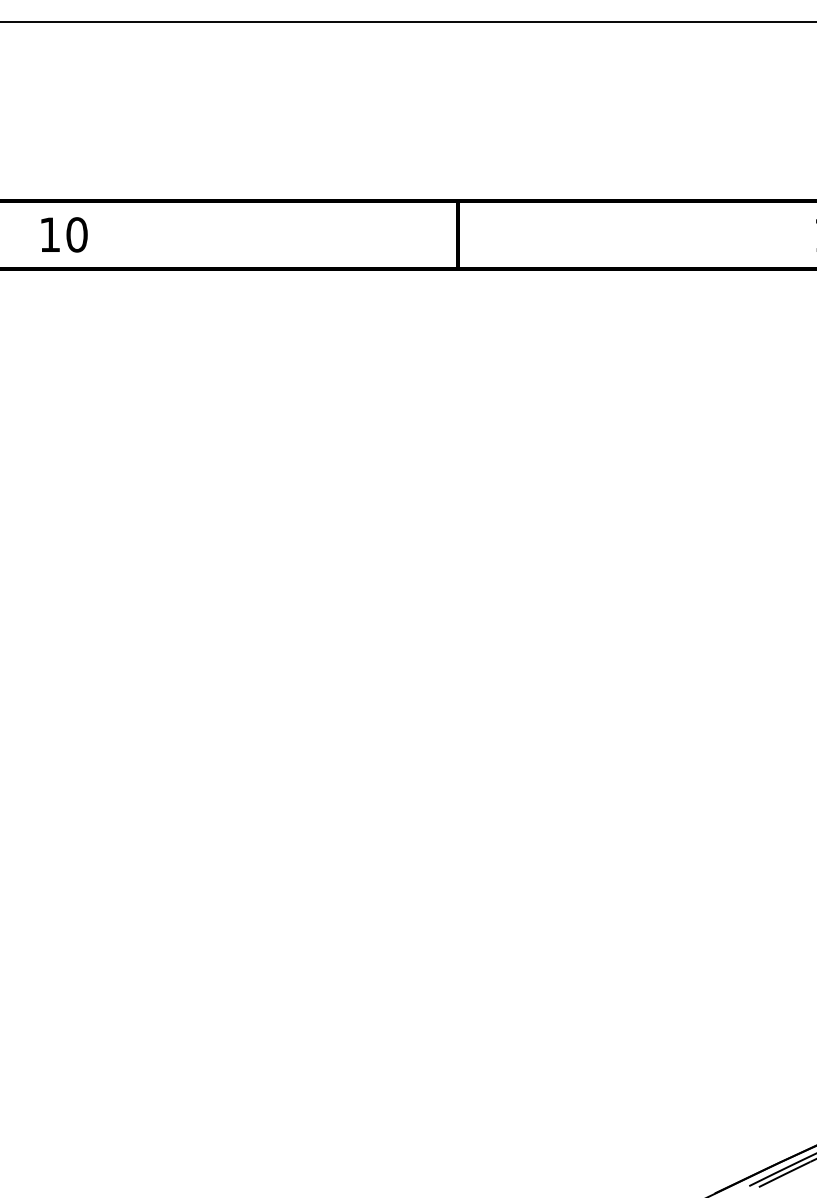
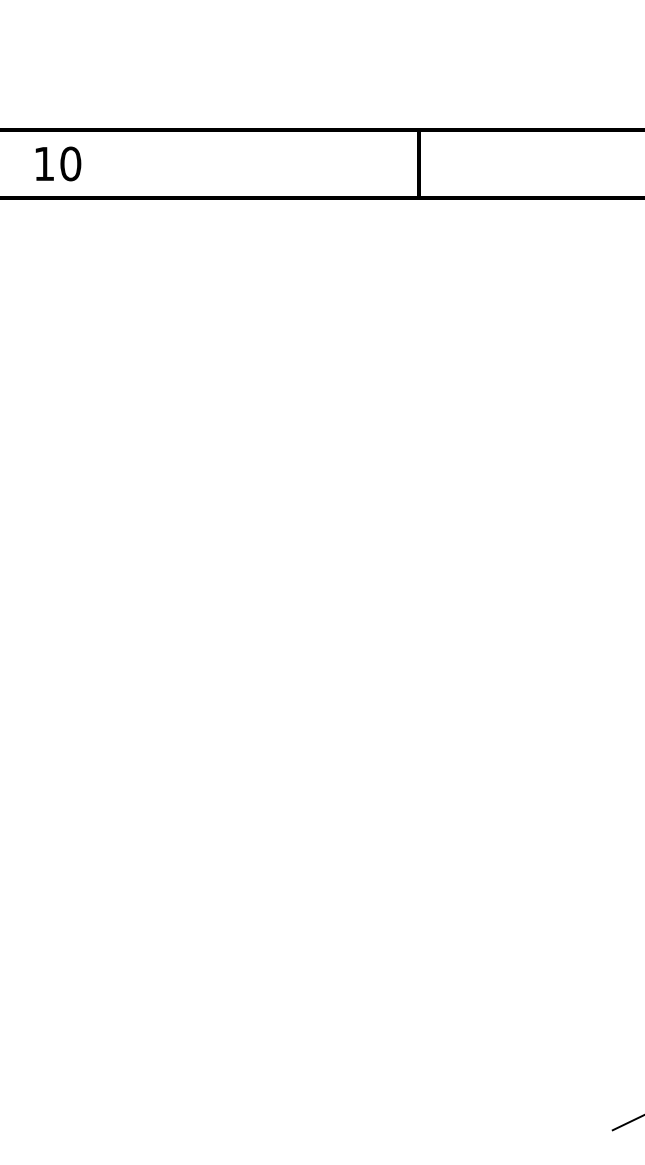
text: (64, 234) -> (58, 163), moved

